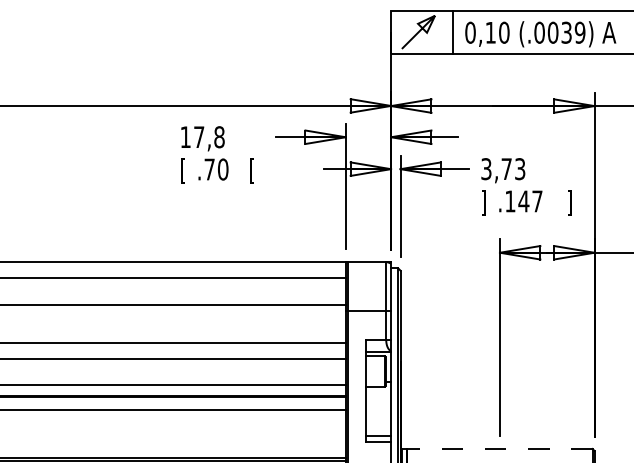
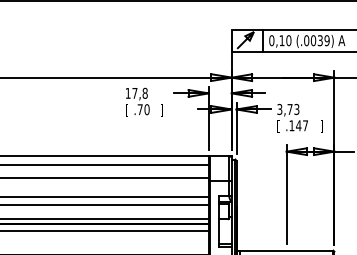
text: (251, 171) -> (161, 110), [ -> ]
text: (483, 202) -> (278, 126), ] -> [
line: (499, 448) -> (286, 250), dashed -> solid

